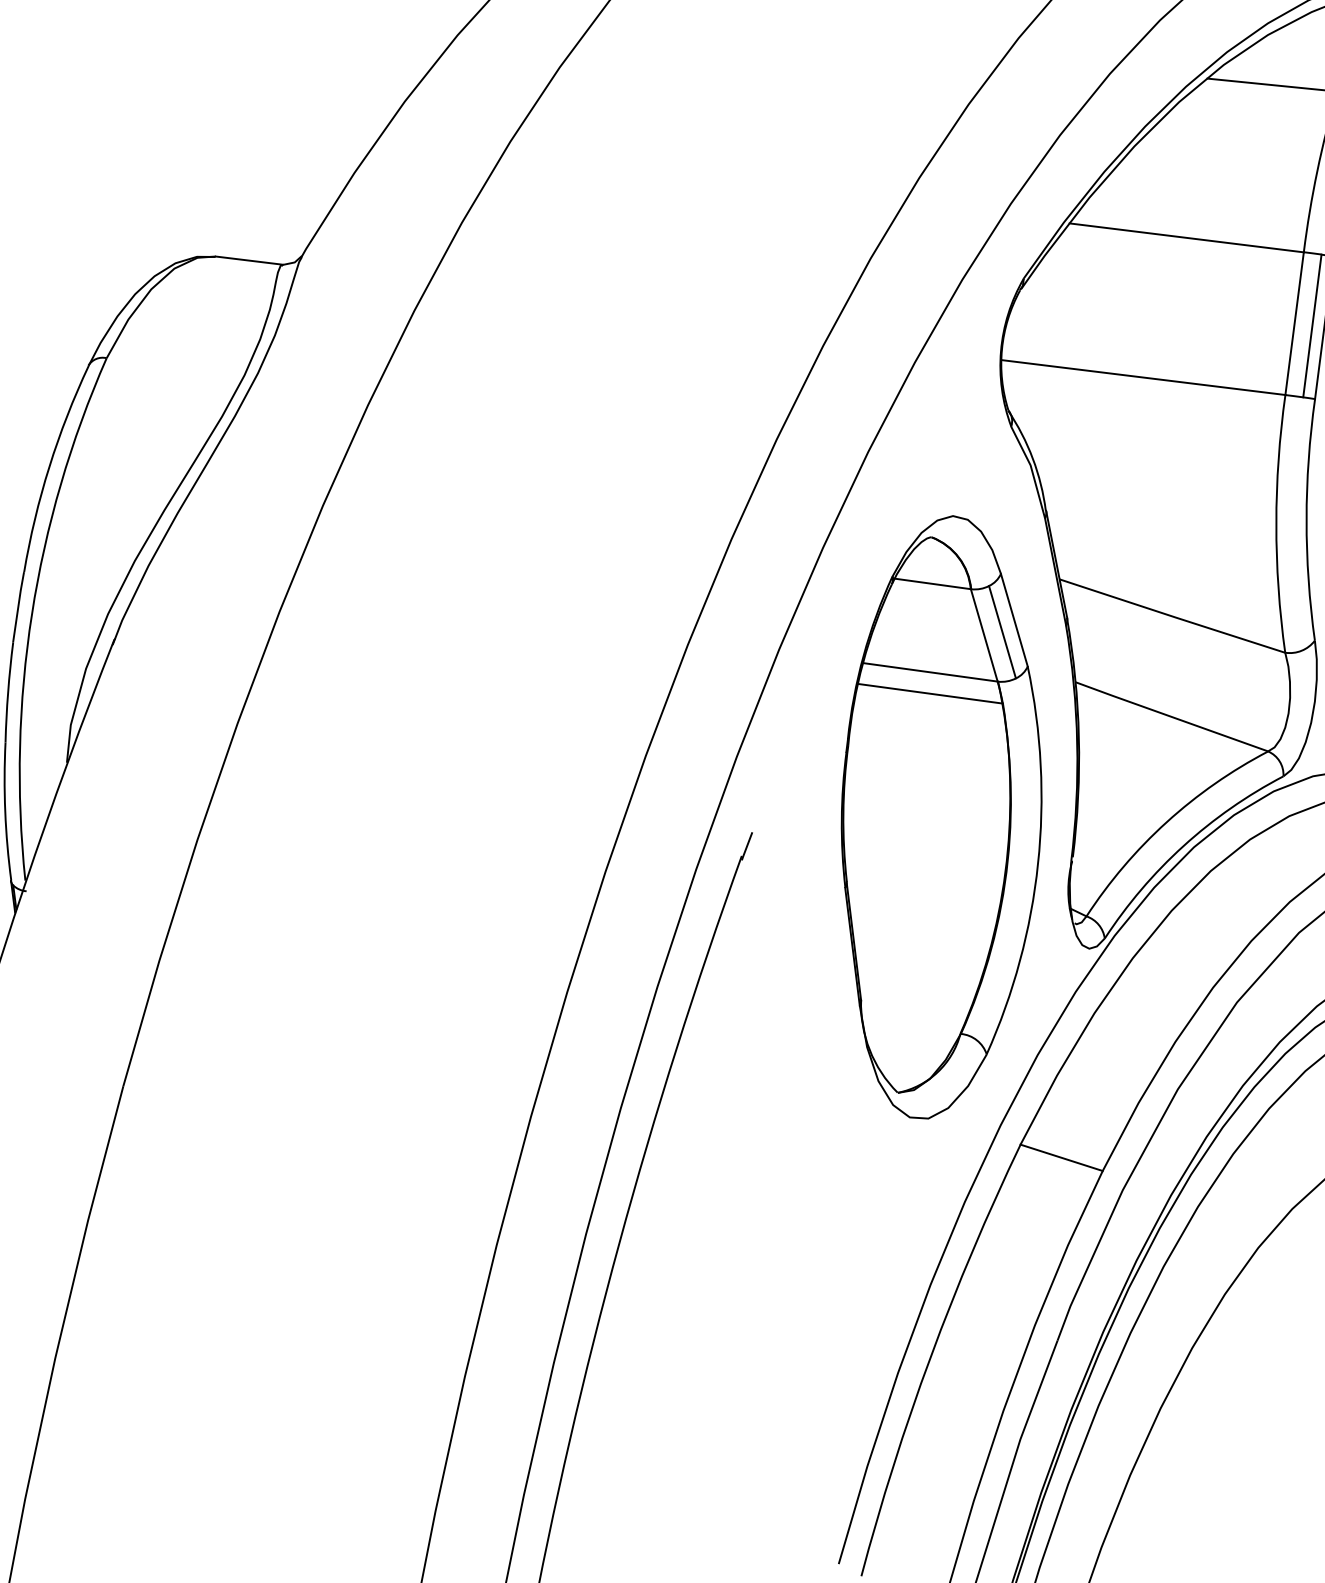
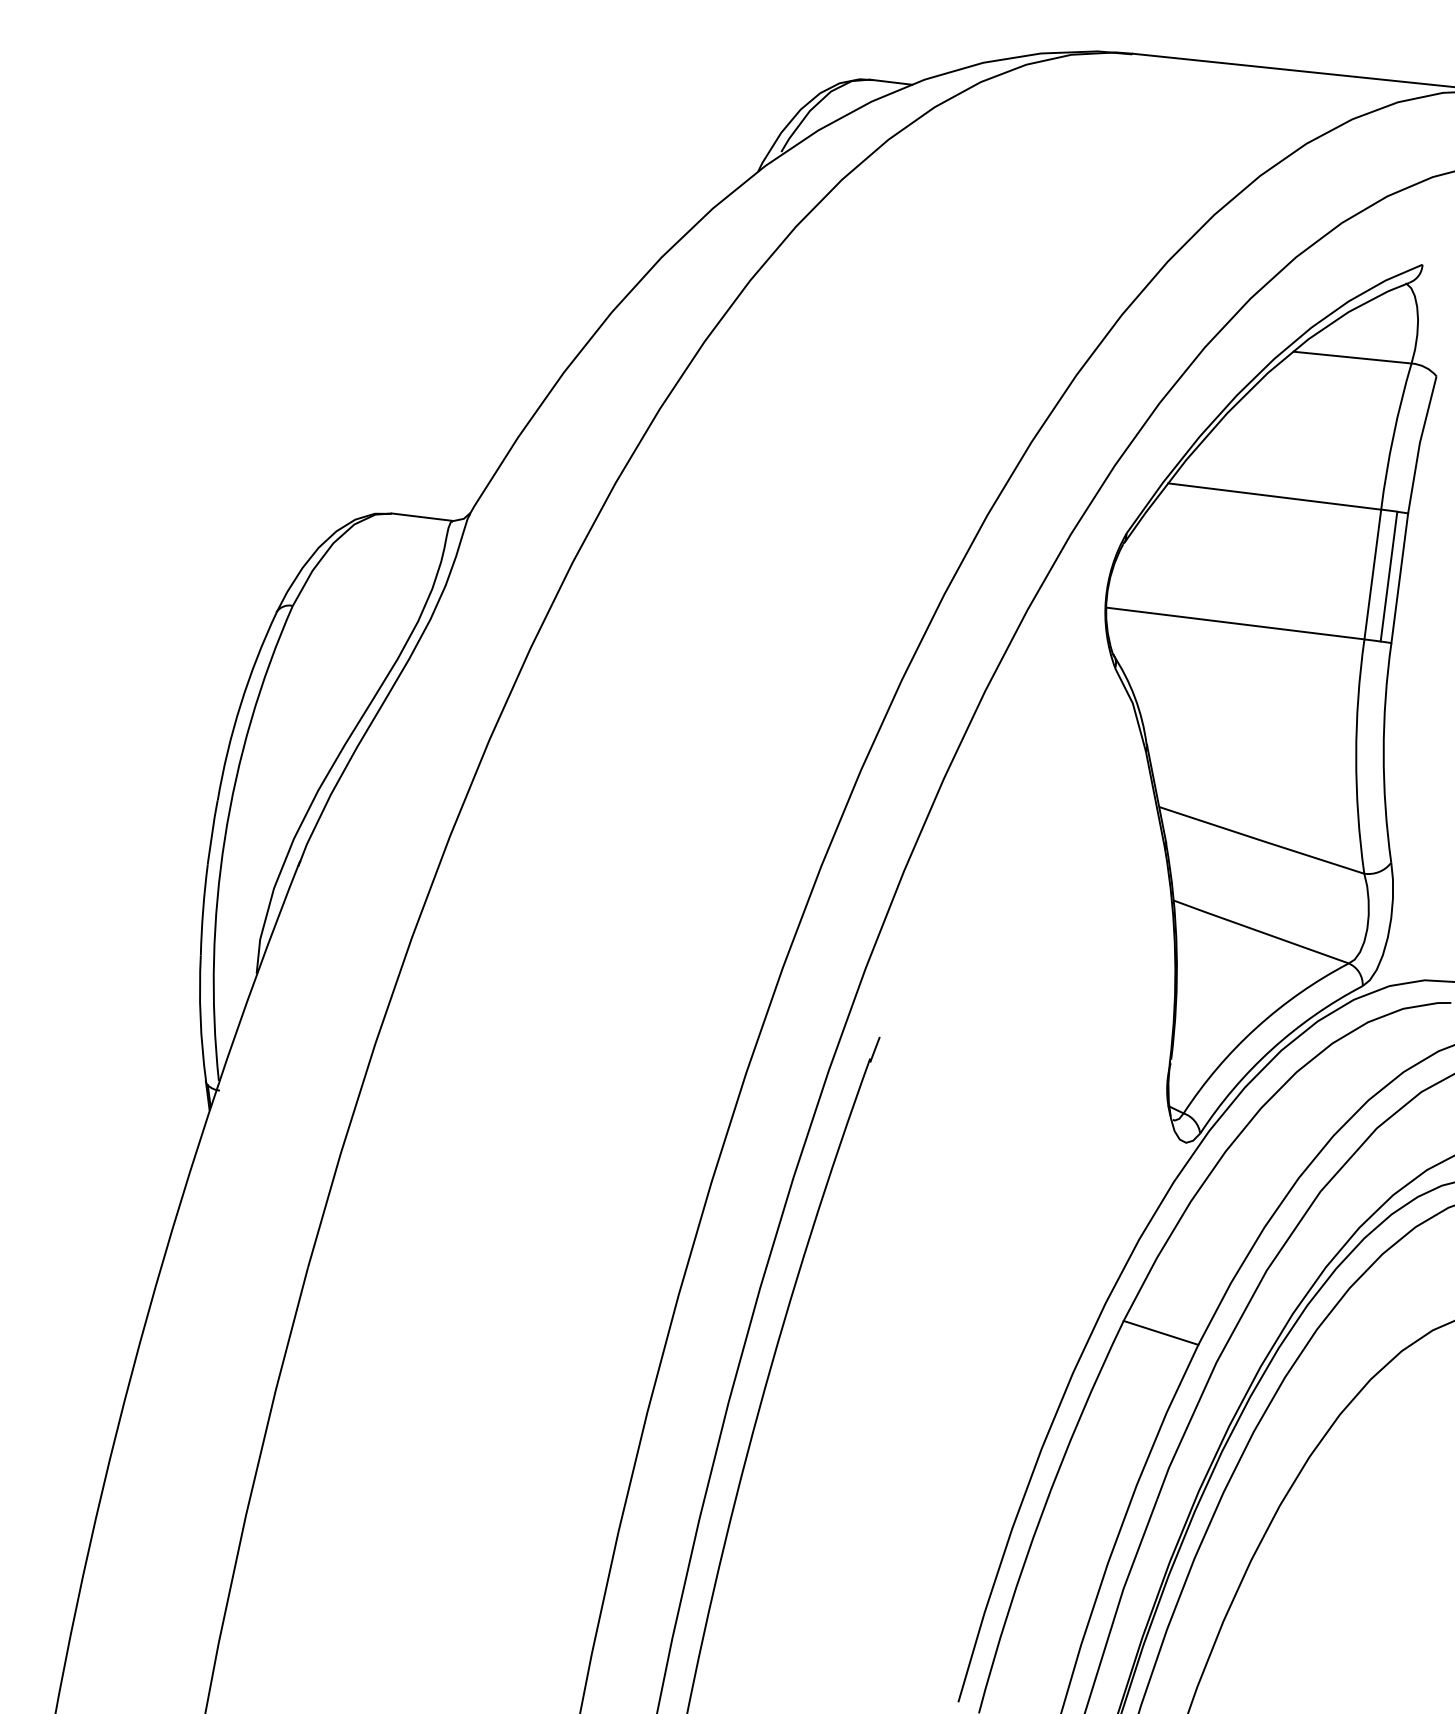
part: (941, 817) -> (1051, 1023), removed

